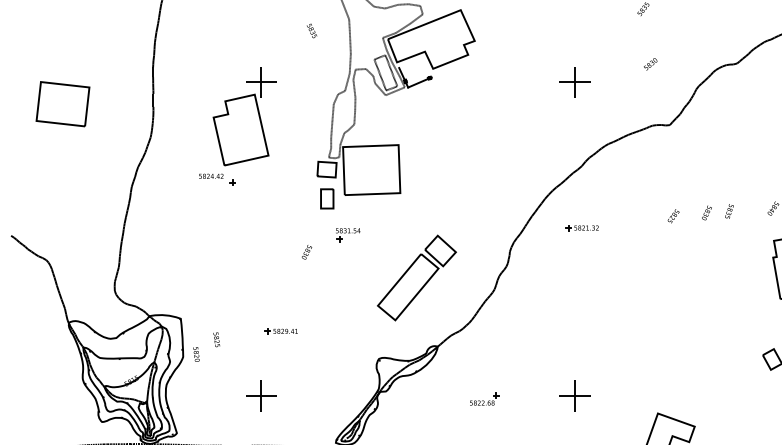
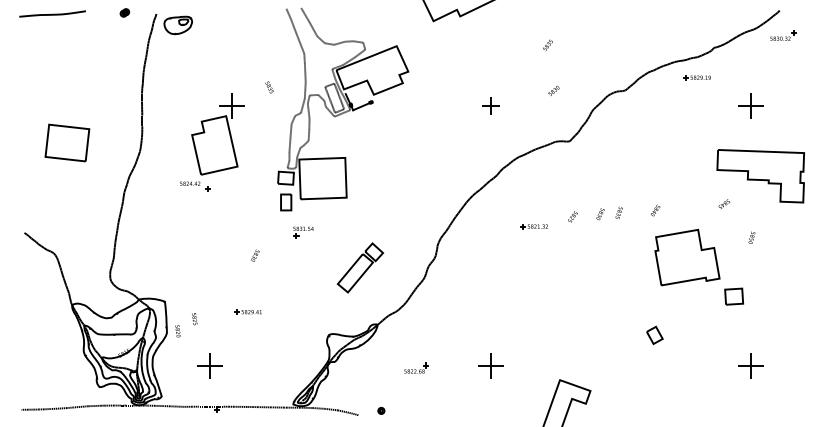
text: (311, 31) -> (269, 87), moved
part: (574, 81) -> (490, 105), size x0.7
part: (63, 103) -> (67, 142), moved
part: (581, 227) -> (533, 226), moved
text: (307, 252) -> (255, 255), moved
part: (416, 277) -> (360, 267), size x0.7
part: (261, 395) -> (209, 365), moved

